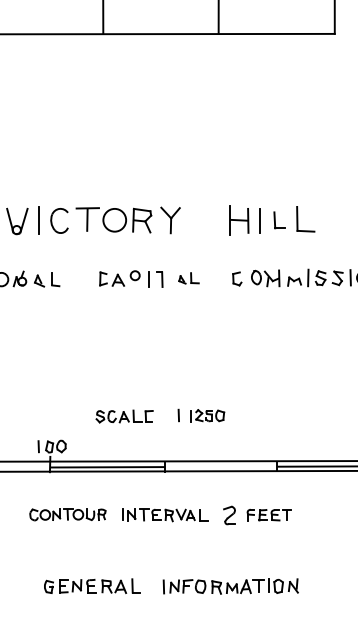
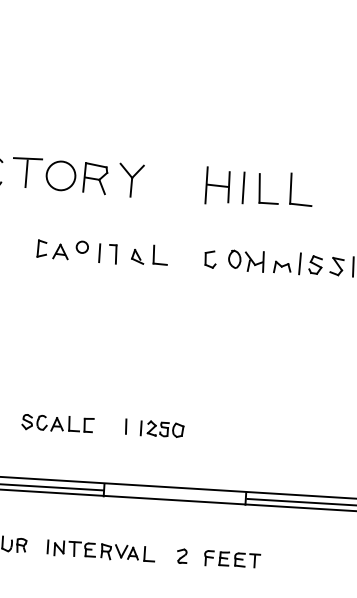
part: (279, 220) -> (268, 189), size x1.43
part: (188, 278) -> (149, 255), size x1.43
part: (229, 514) -> (182, 555), size x0.62

